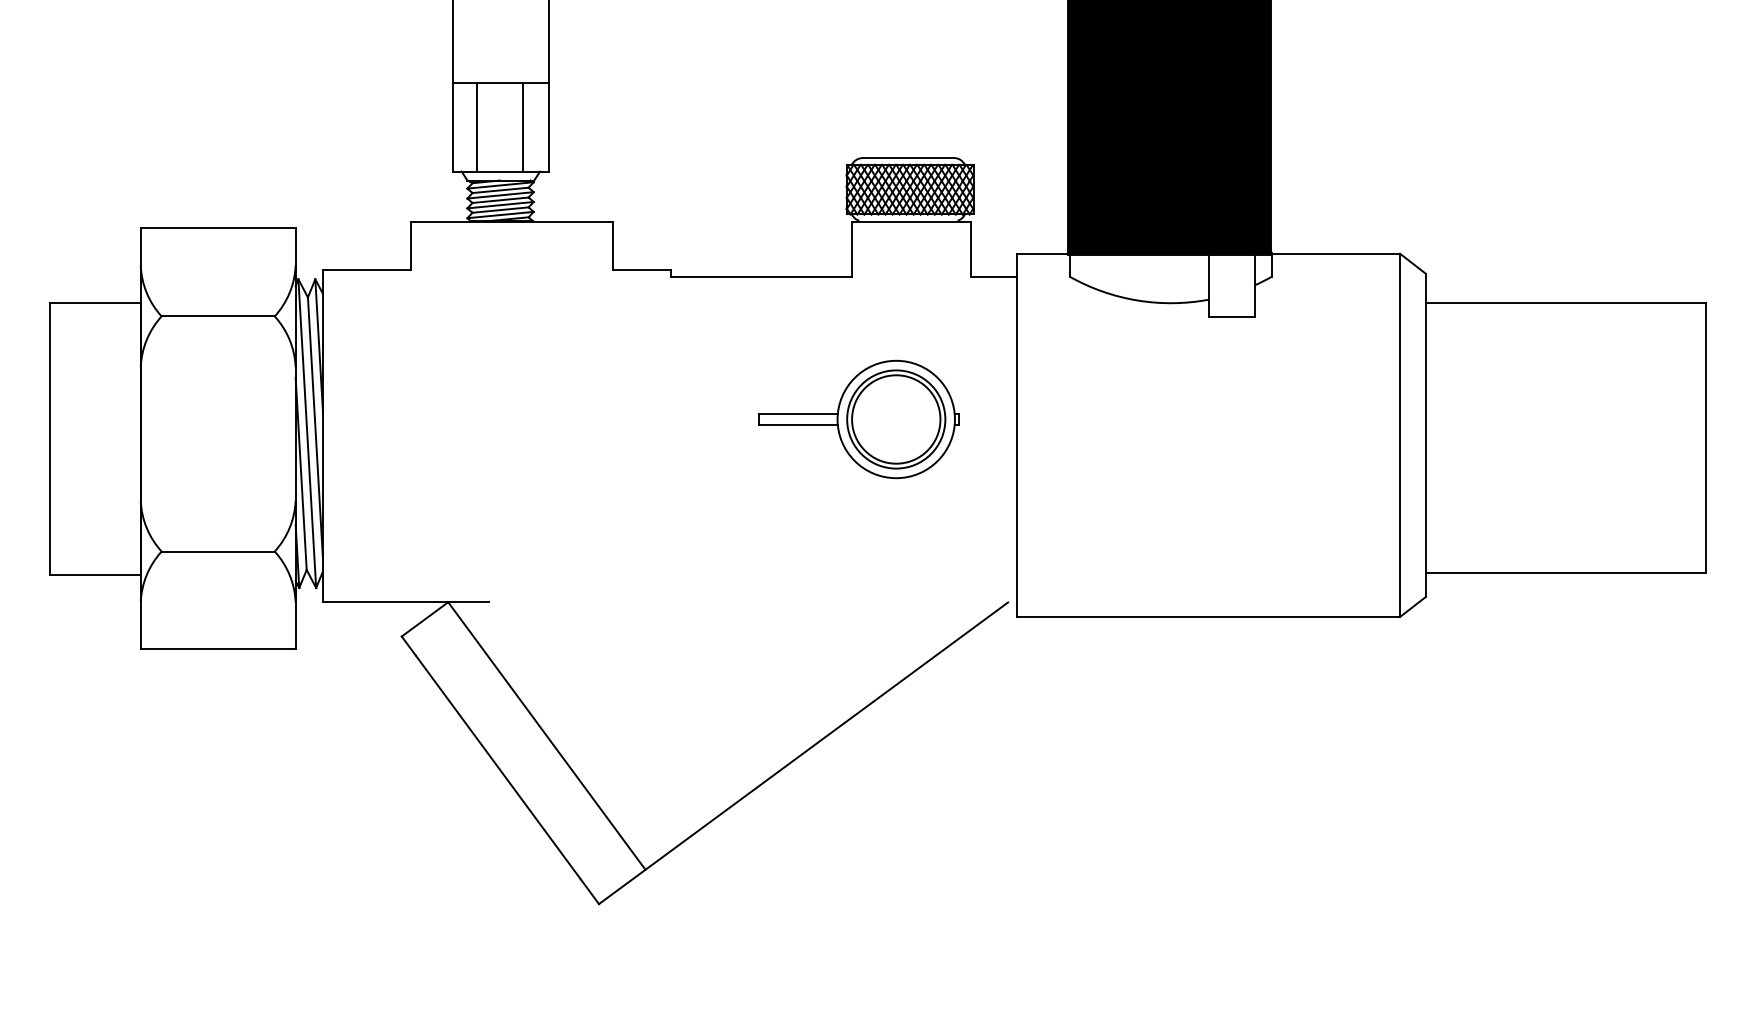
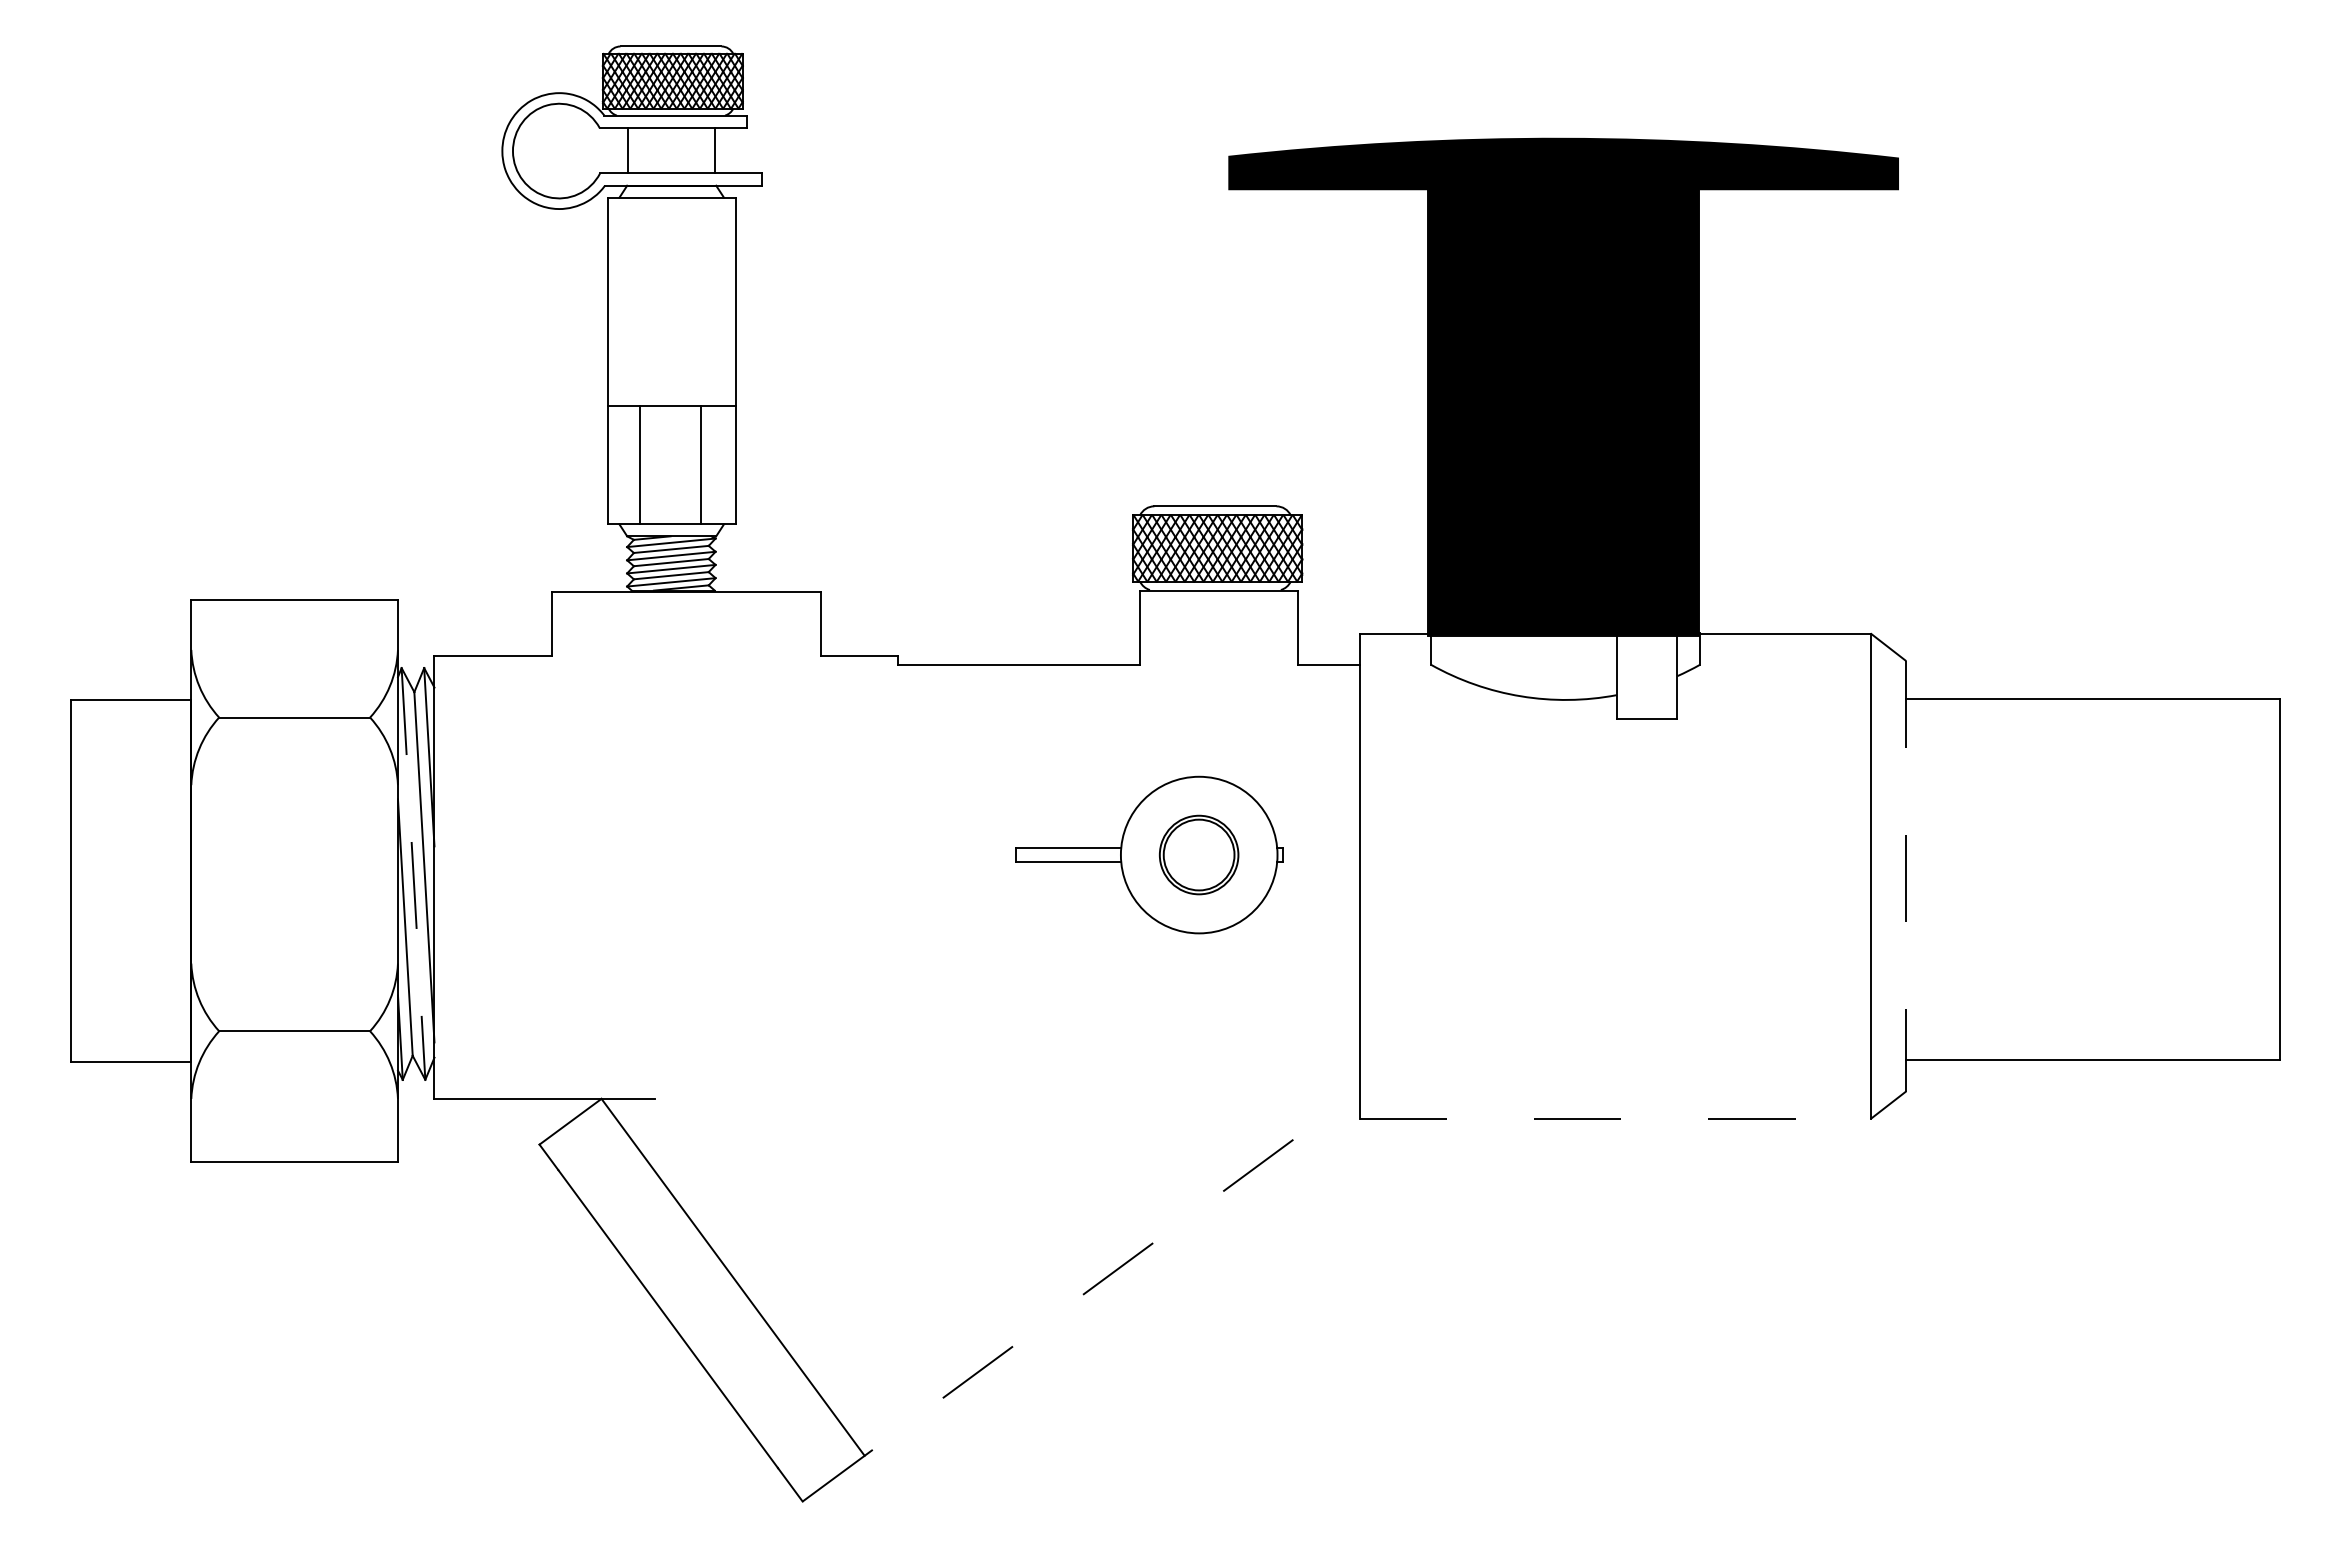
part: (895, 419) -> (1198, 854), size x0.6
line: (307, 434) -> (413, 874), solid -> dashed
line: (1425, 435) -> (1905, 876), solid -> dashed
line: (1208, 616) -> (1615, 1118), solid -> dashed
line: (803, 753) -> (1075, 1300), solid -> dashed

